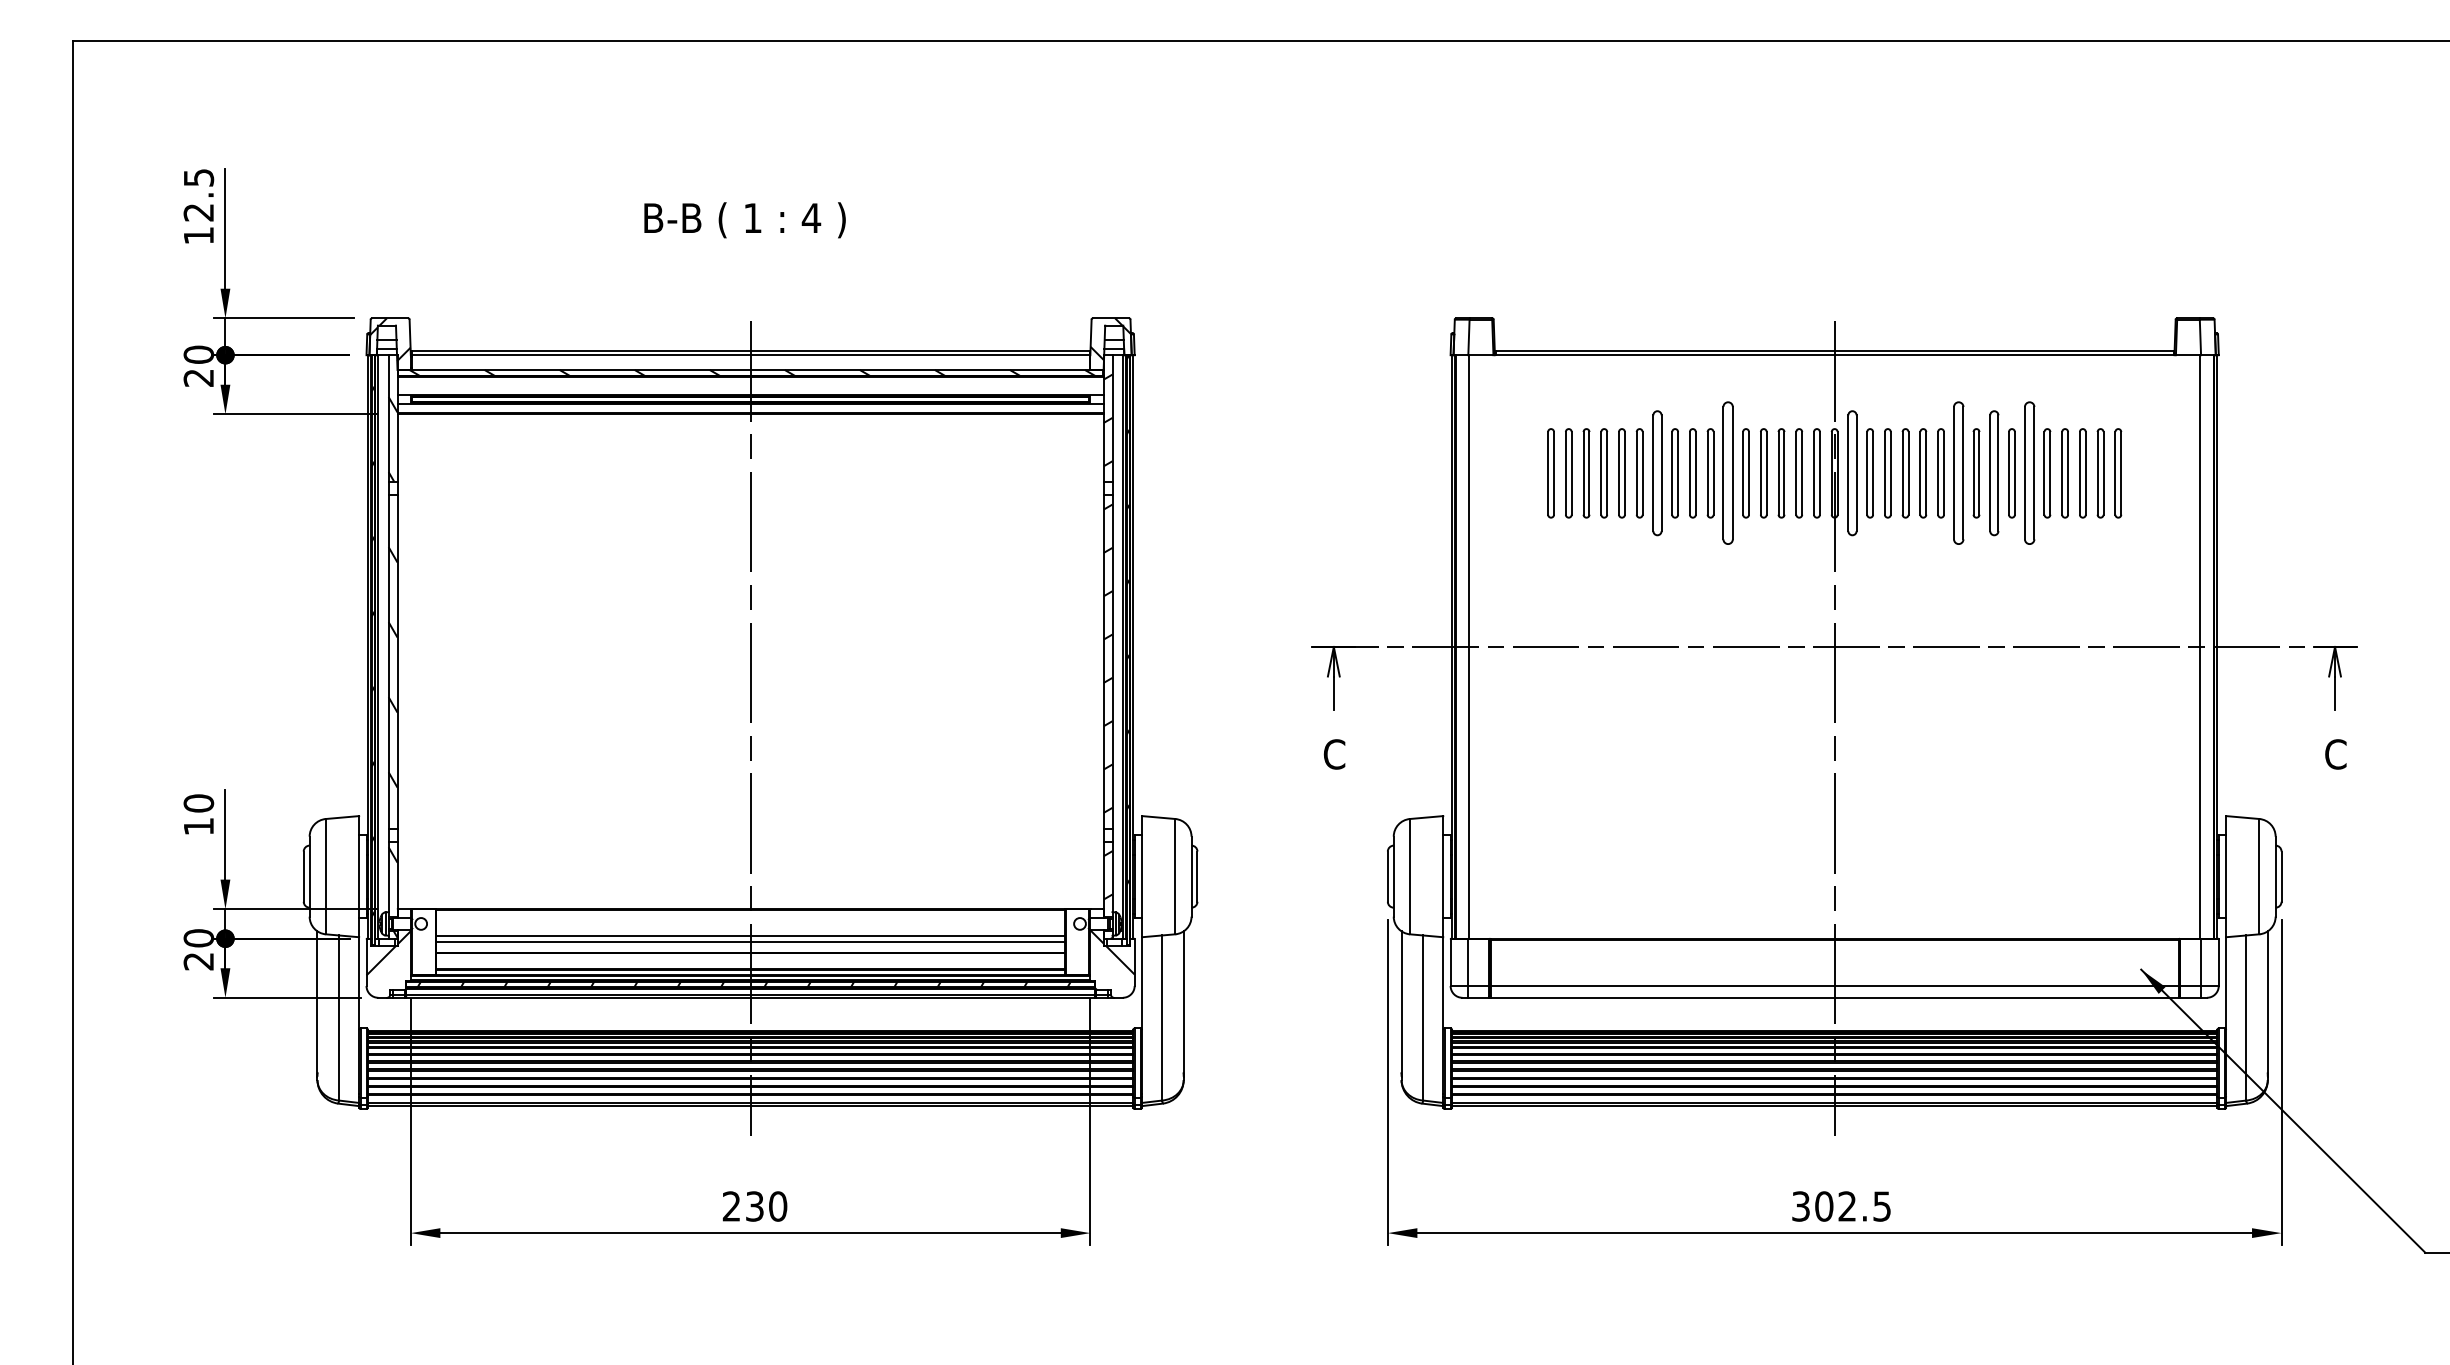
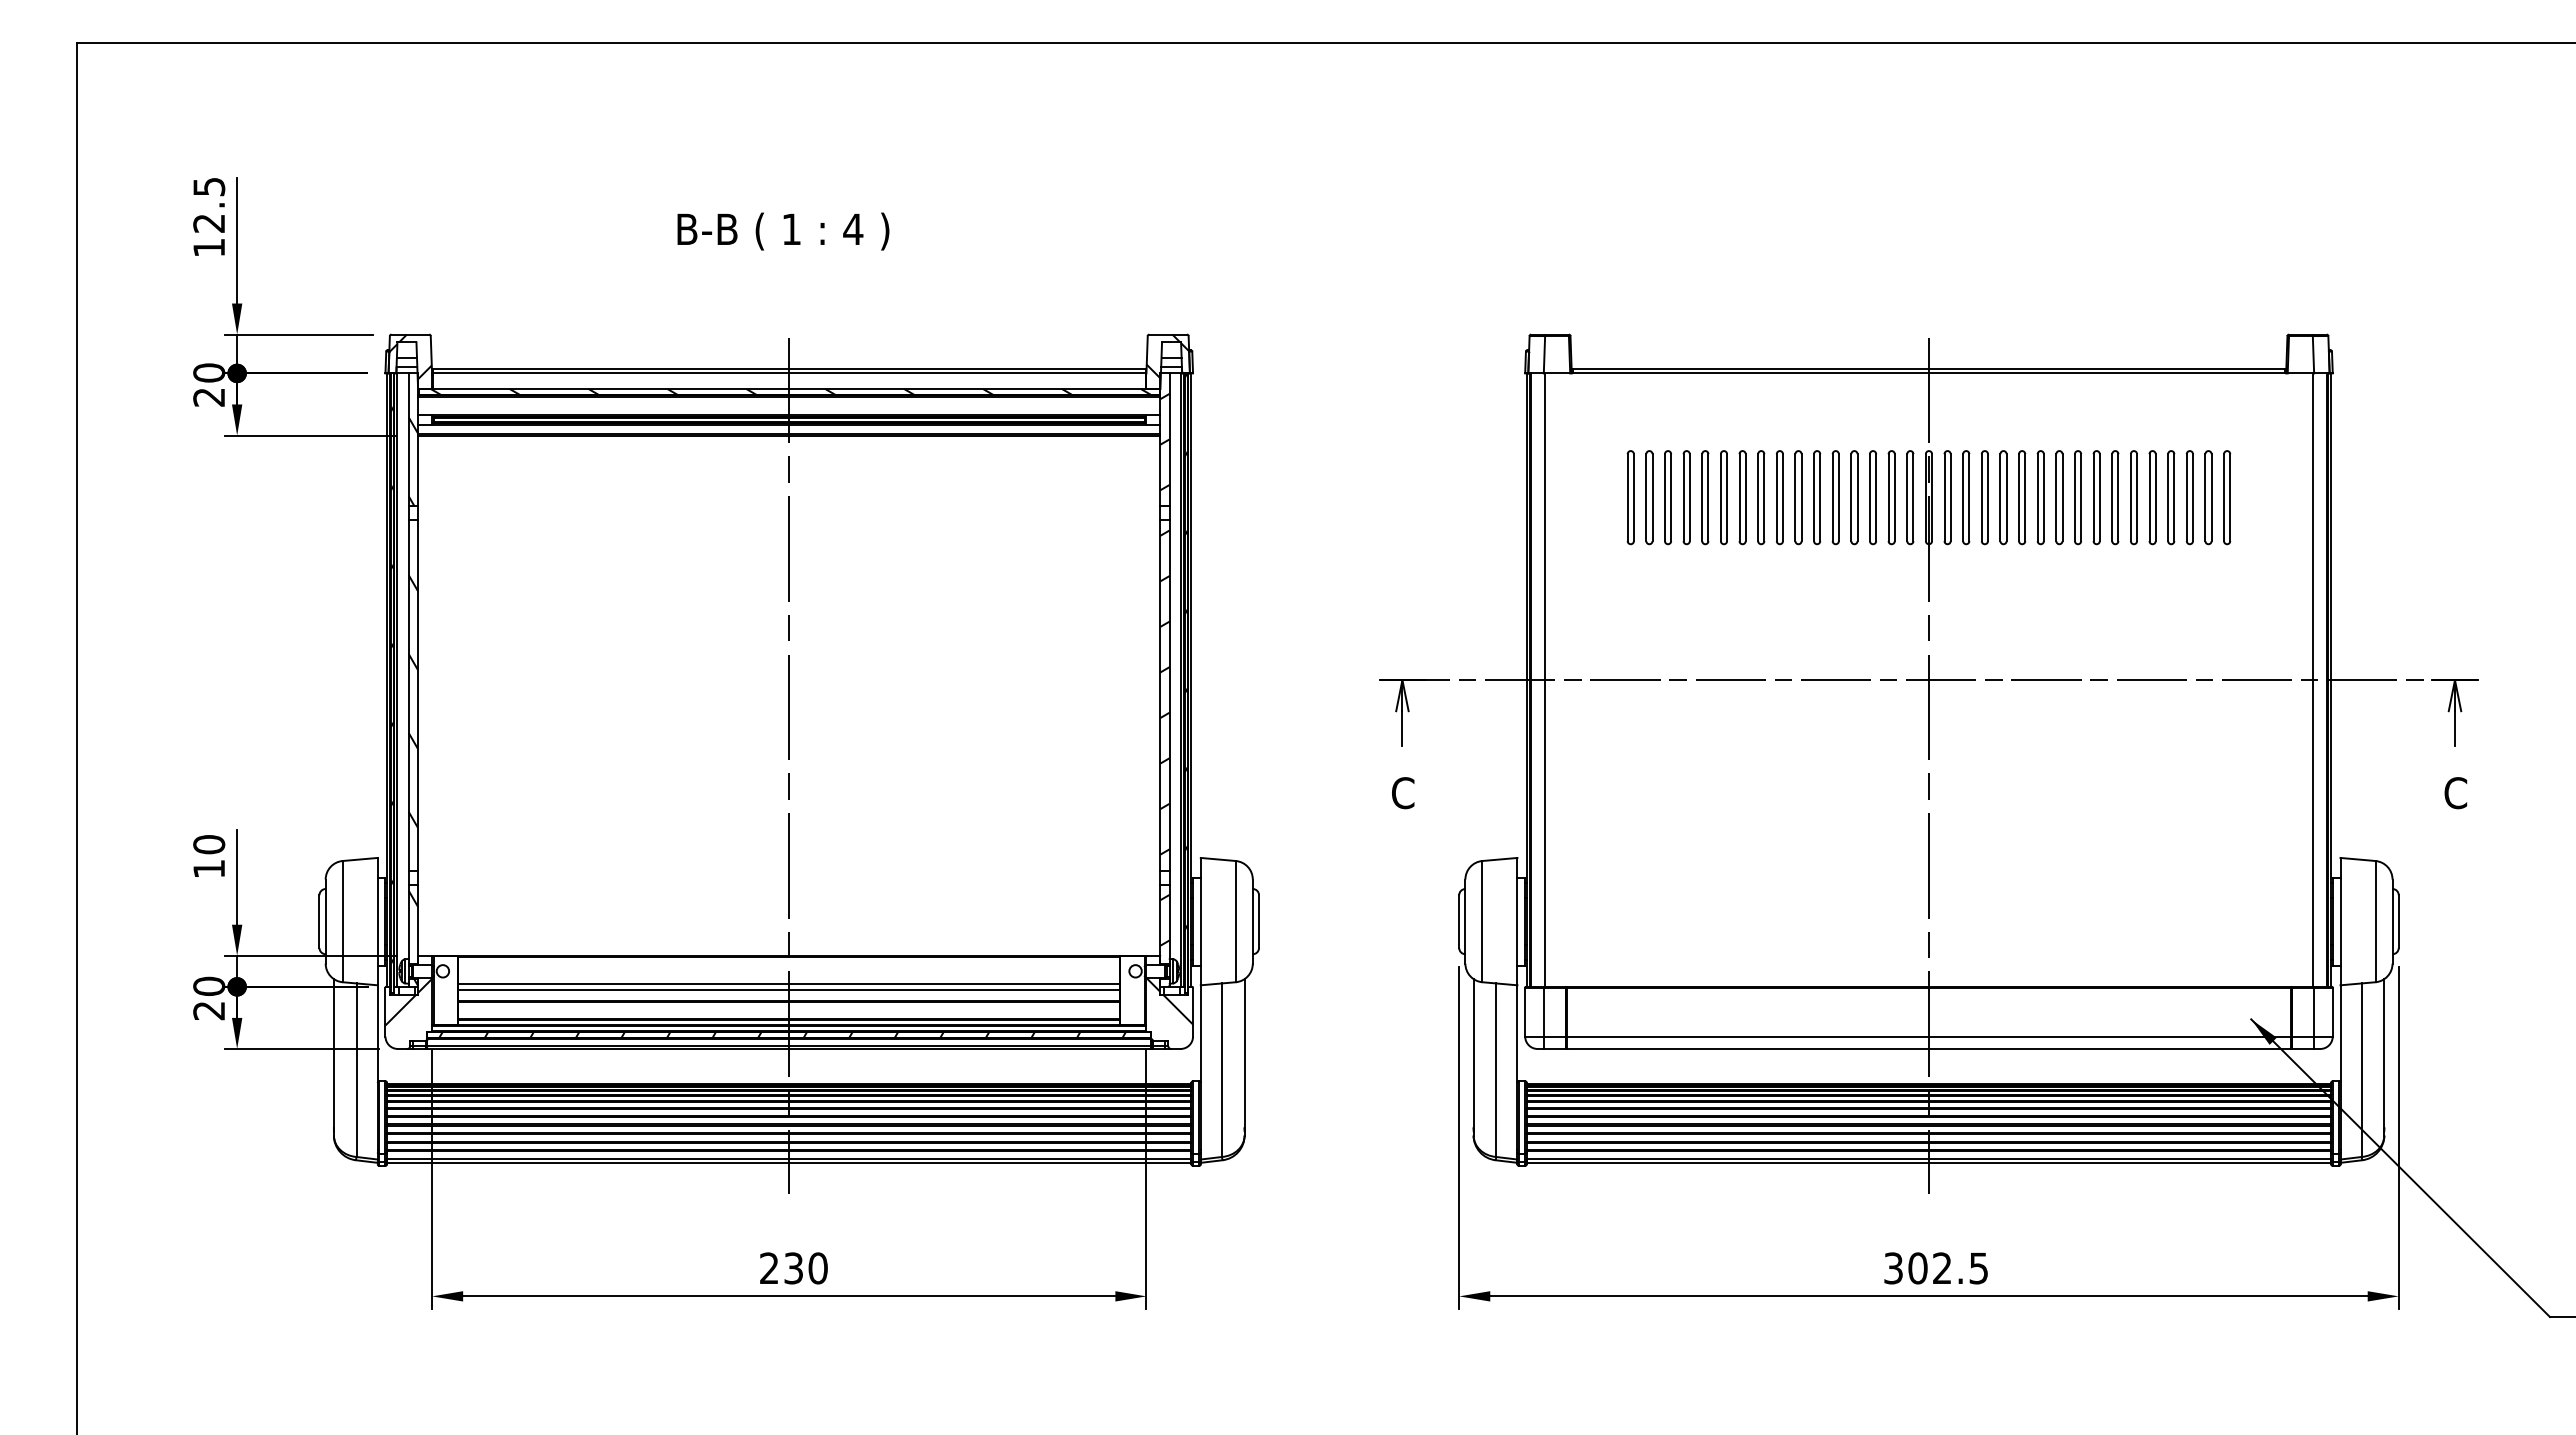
part: (1657, 473) -> (1742, 497), size x0.71
part: (1728, 473) -> (1817, 497), size x0.62
part: (1852, 473) -> (1947, 497), size x0.71
part: (1958, 473) -> (2059, 497), size x0.62
part: (1994, 473) -> (2096, 497), size x0.71
part: (2029, 473) -> (2133, 497), size x0.62

